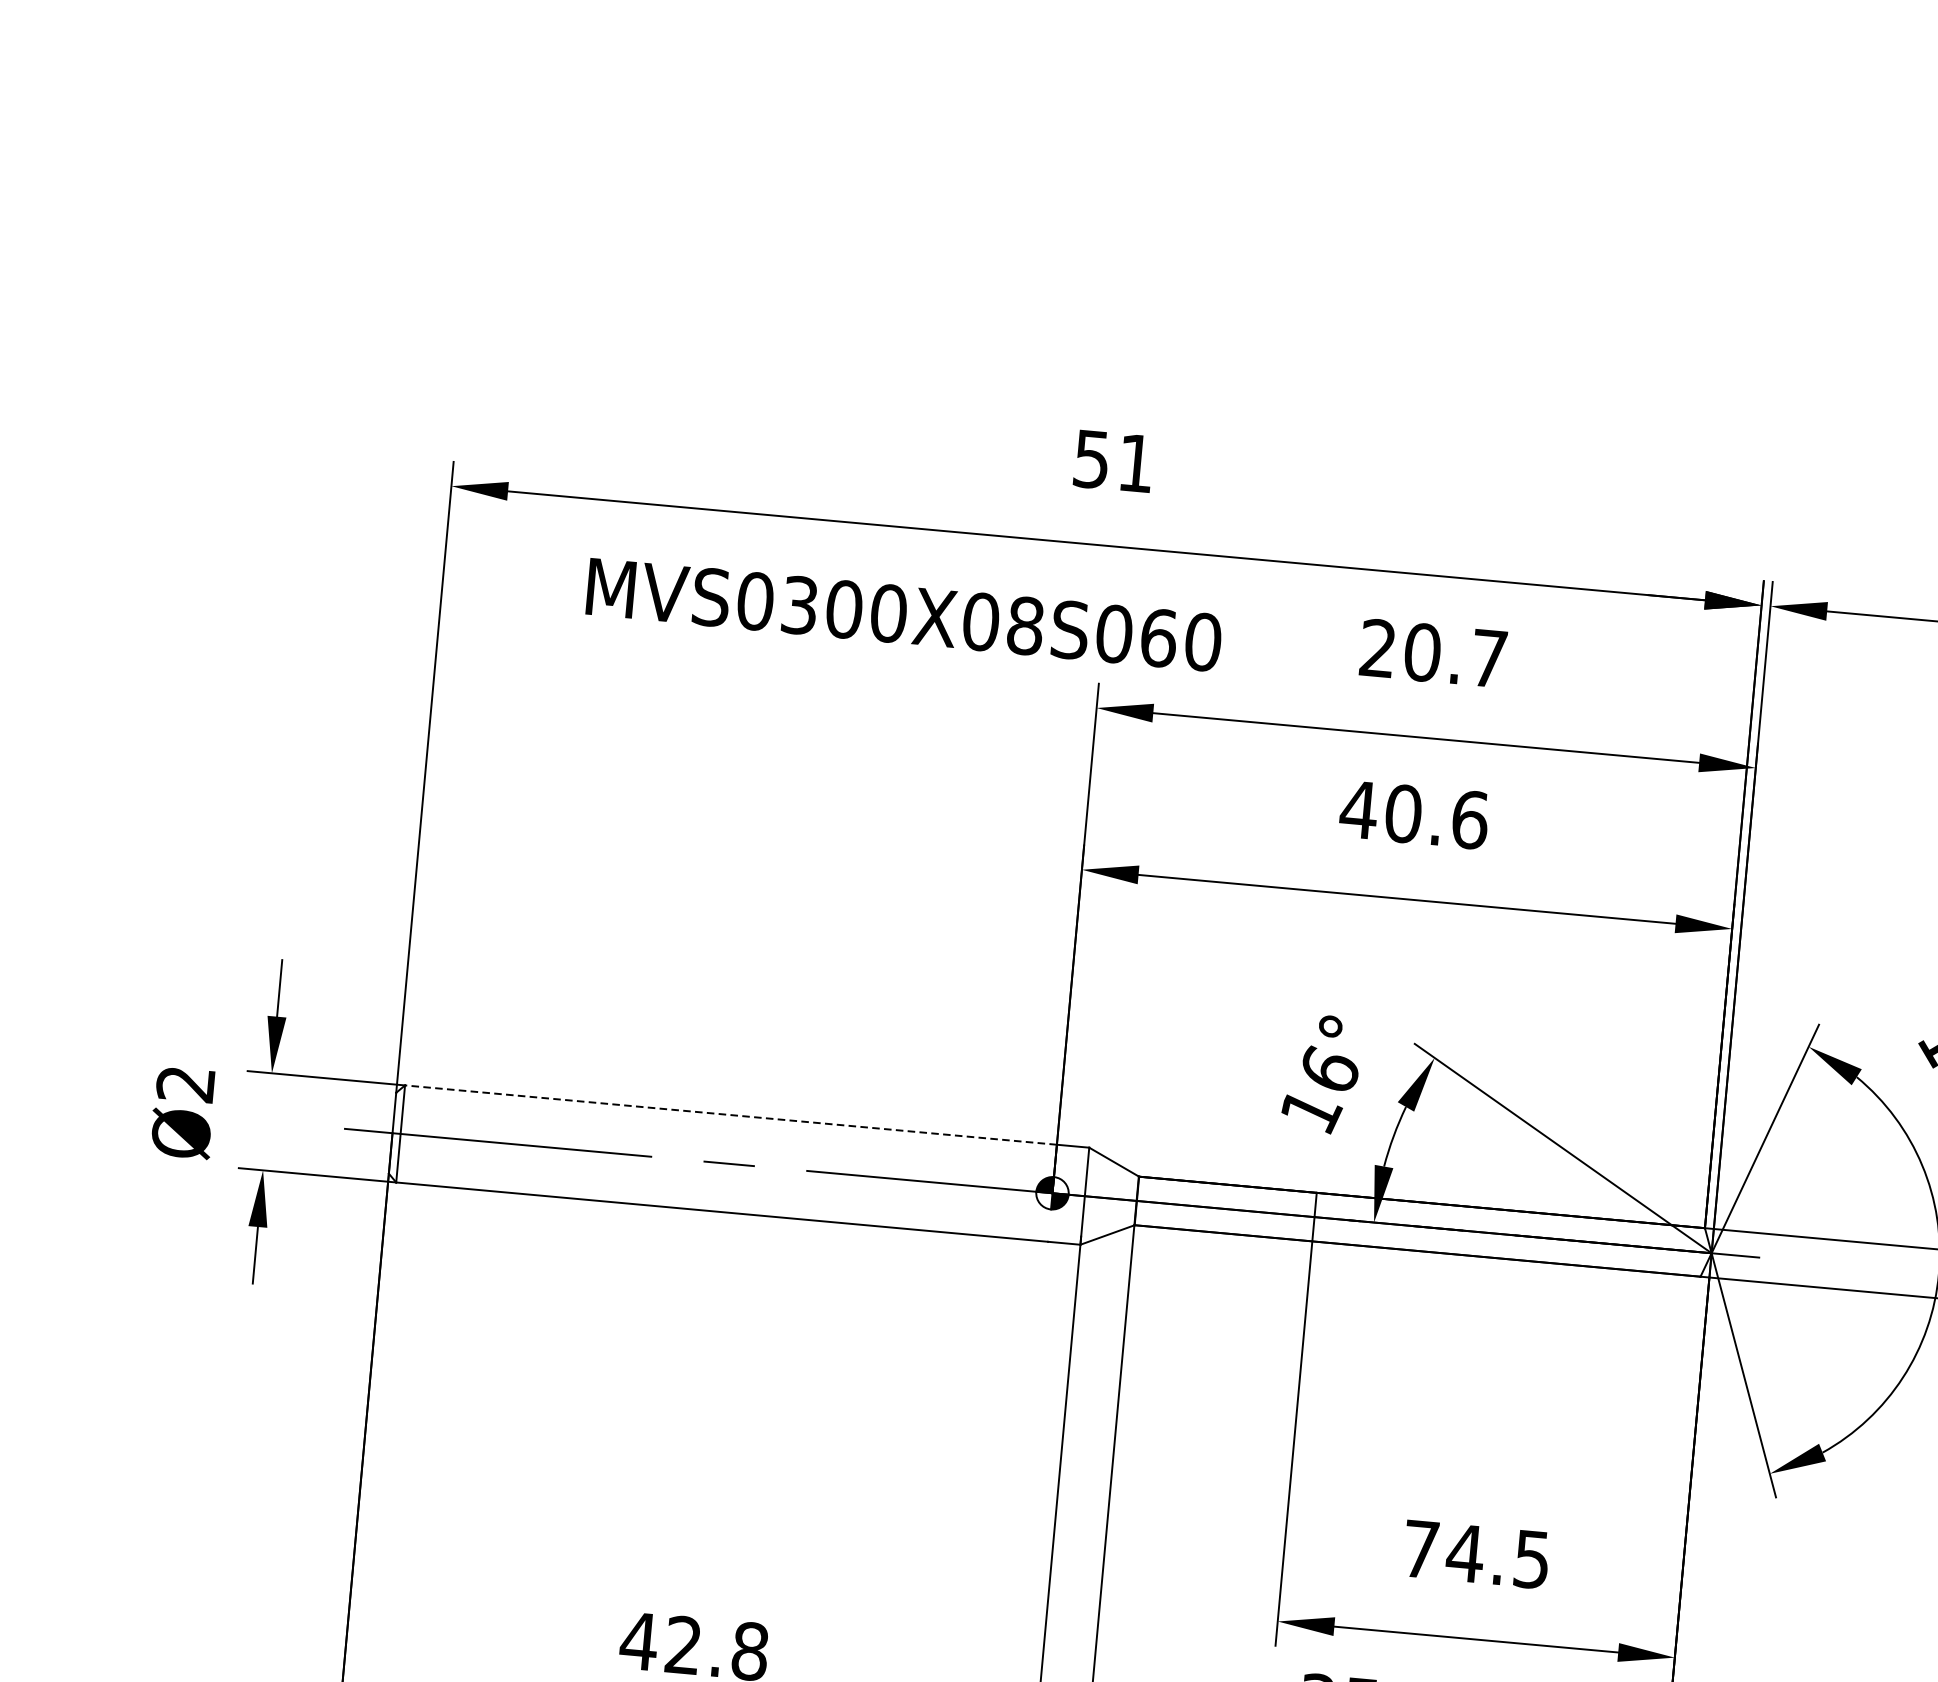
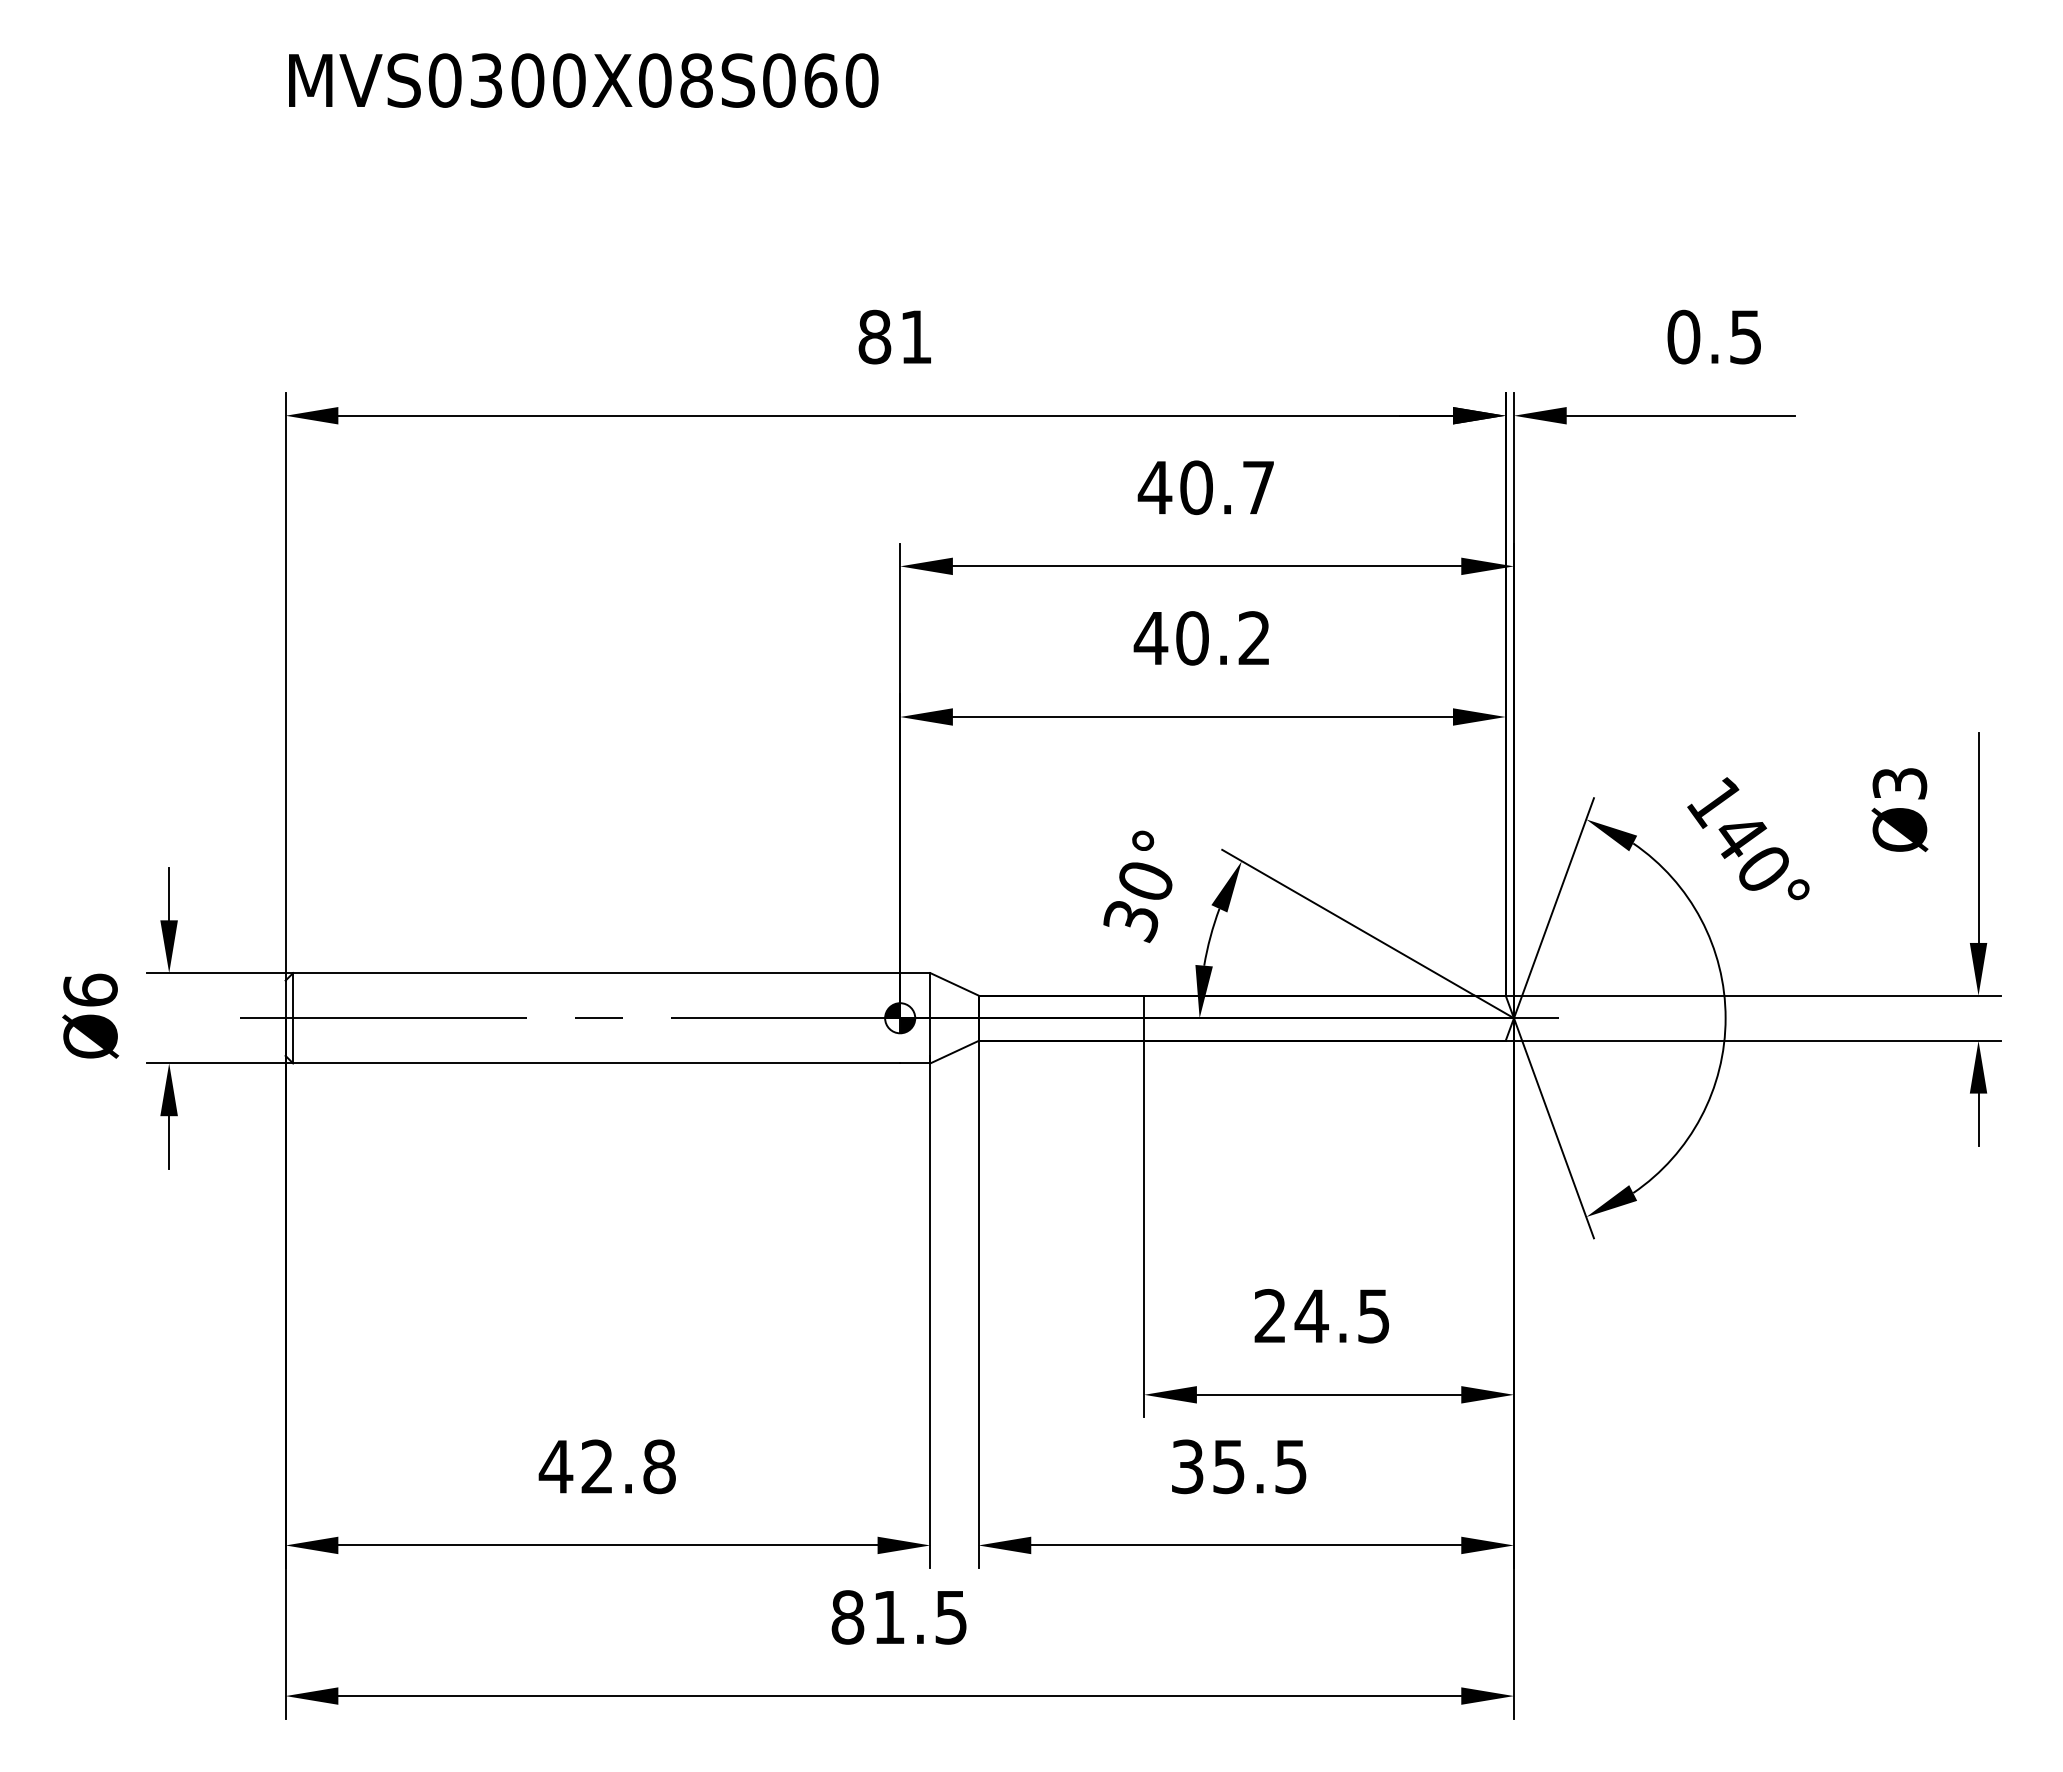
text: (1091, 458) -> (874, 336), 51 -> 81
text: (904, 614) -> (583, 80), moved
text: (1377, 648) -> (1154, 487), 20.7 -> 40.7
text: (1470, 820) -> (1254, 638), 40.6 -> 40.2
text: (185, 1083) -> (90, 989), Ø2 -> Ø6
text: (1318, 1091) -> (1137, 901), 16° -> 30°
line: (730, 1115) -> (596, 973), dashed -> solid
text: (1420, 1548) -> (1269, 1315), 74.5 -> 24.5

